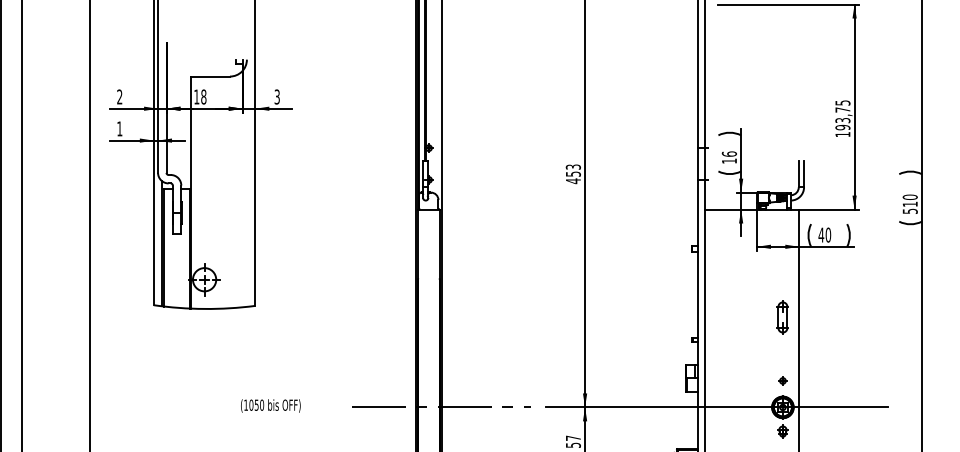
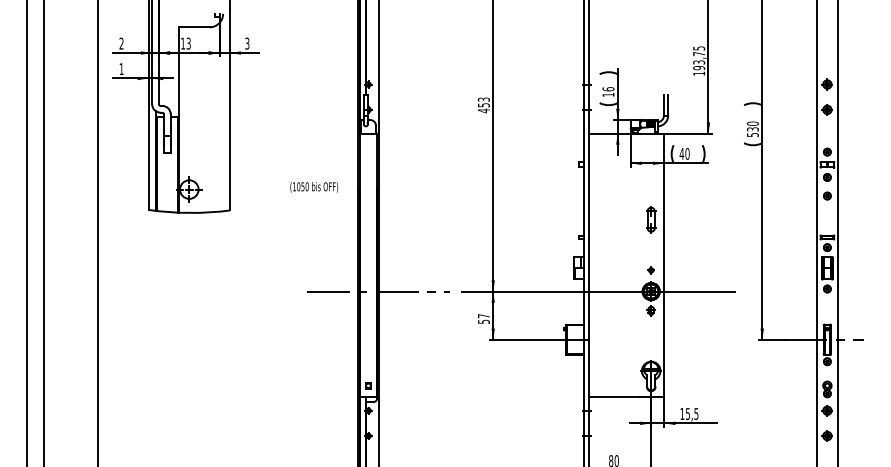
text: (203, 96) -> (188, 43), 18 -> 13
text: (909, 204) -> (752, 129), 510 -> 530
text: (271, 406) -> (314, 187), moved

